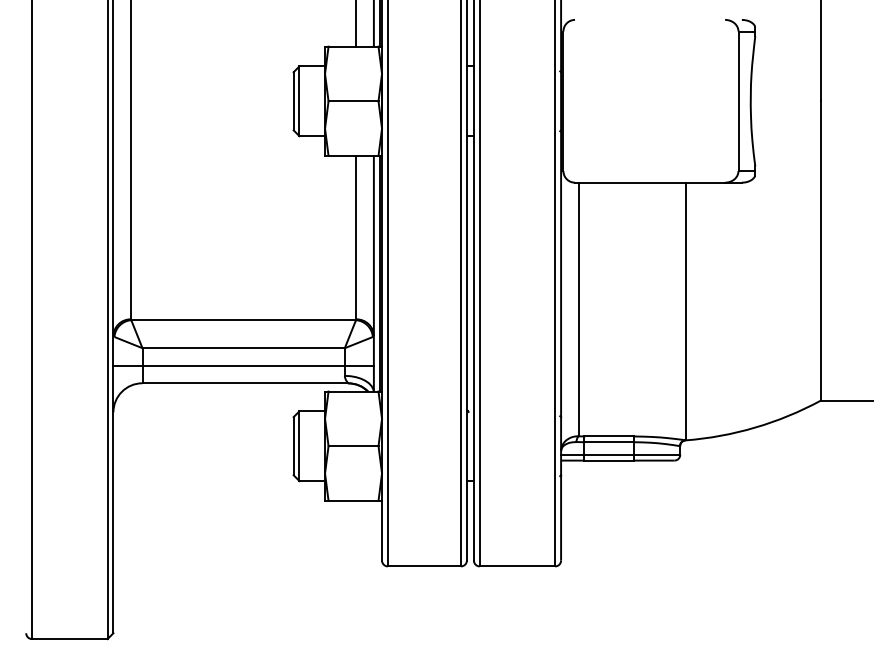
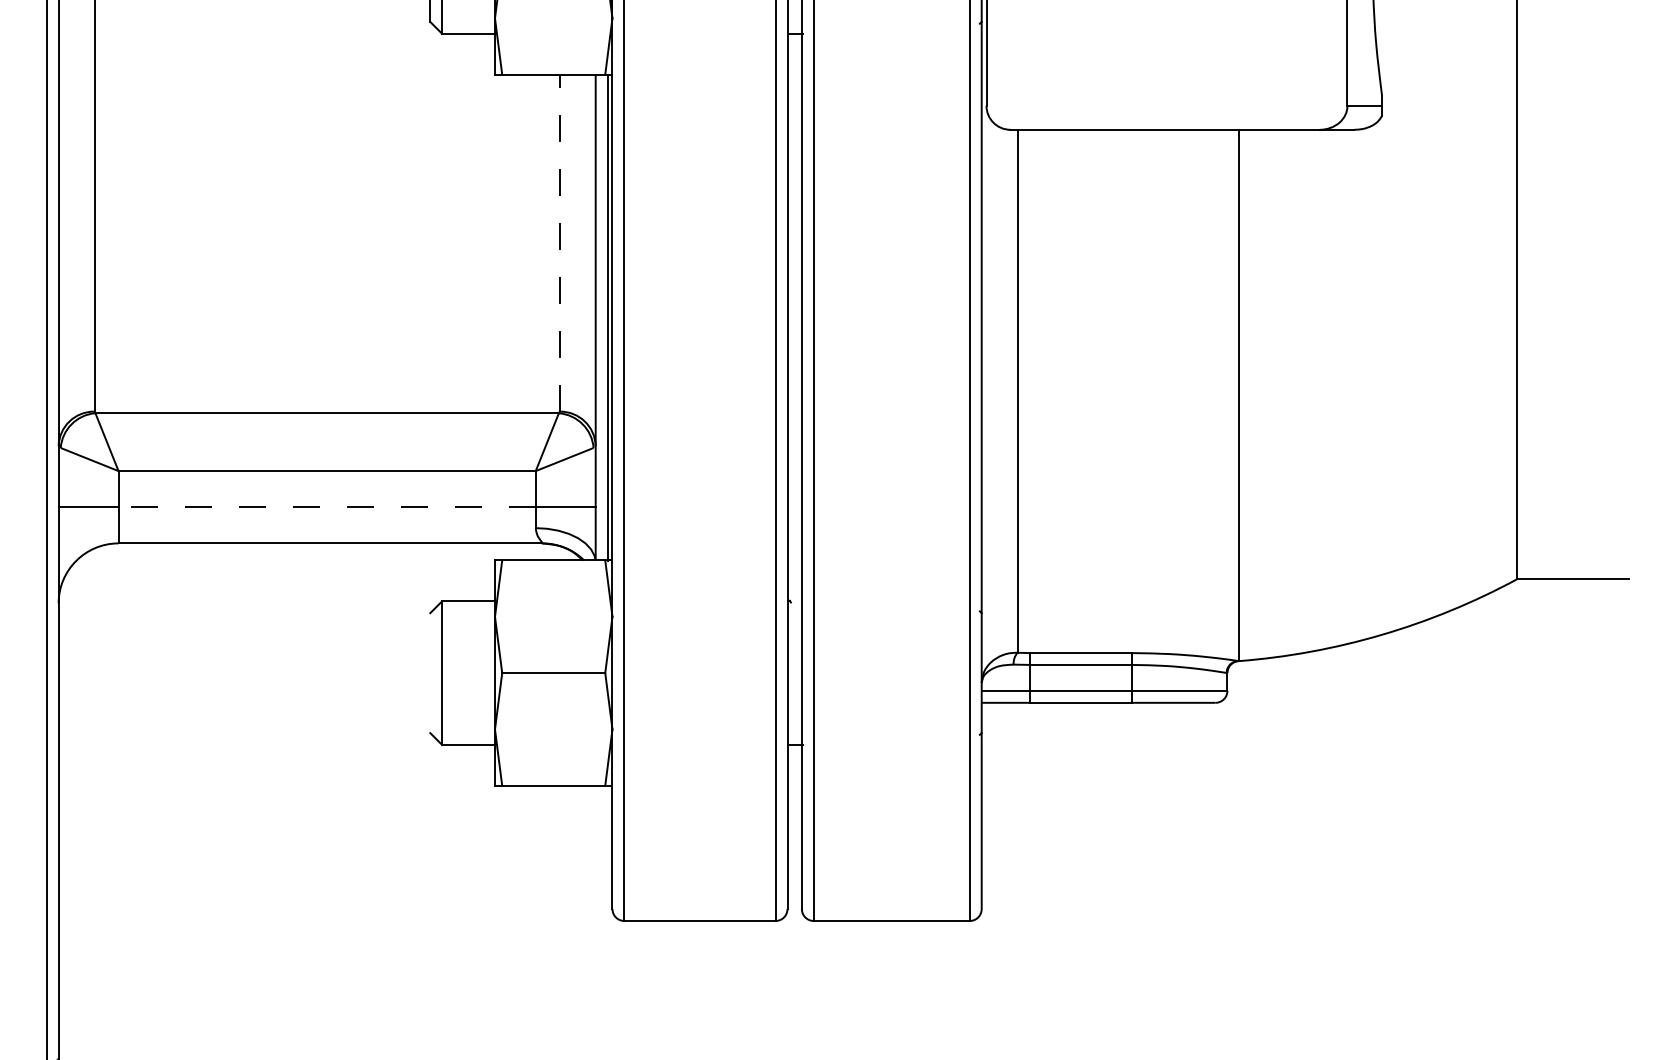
line: (356, 237) -> (559, 242), solid -> dashed
line: (243, 365) -> (326, 506), solid -> dashed
line: (293, 446) -> (429, 673), removed

